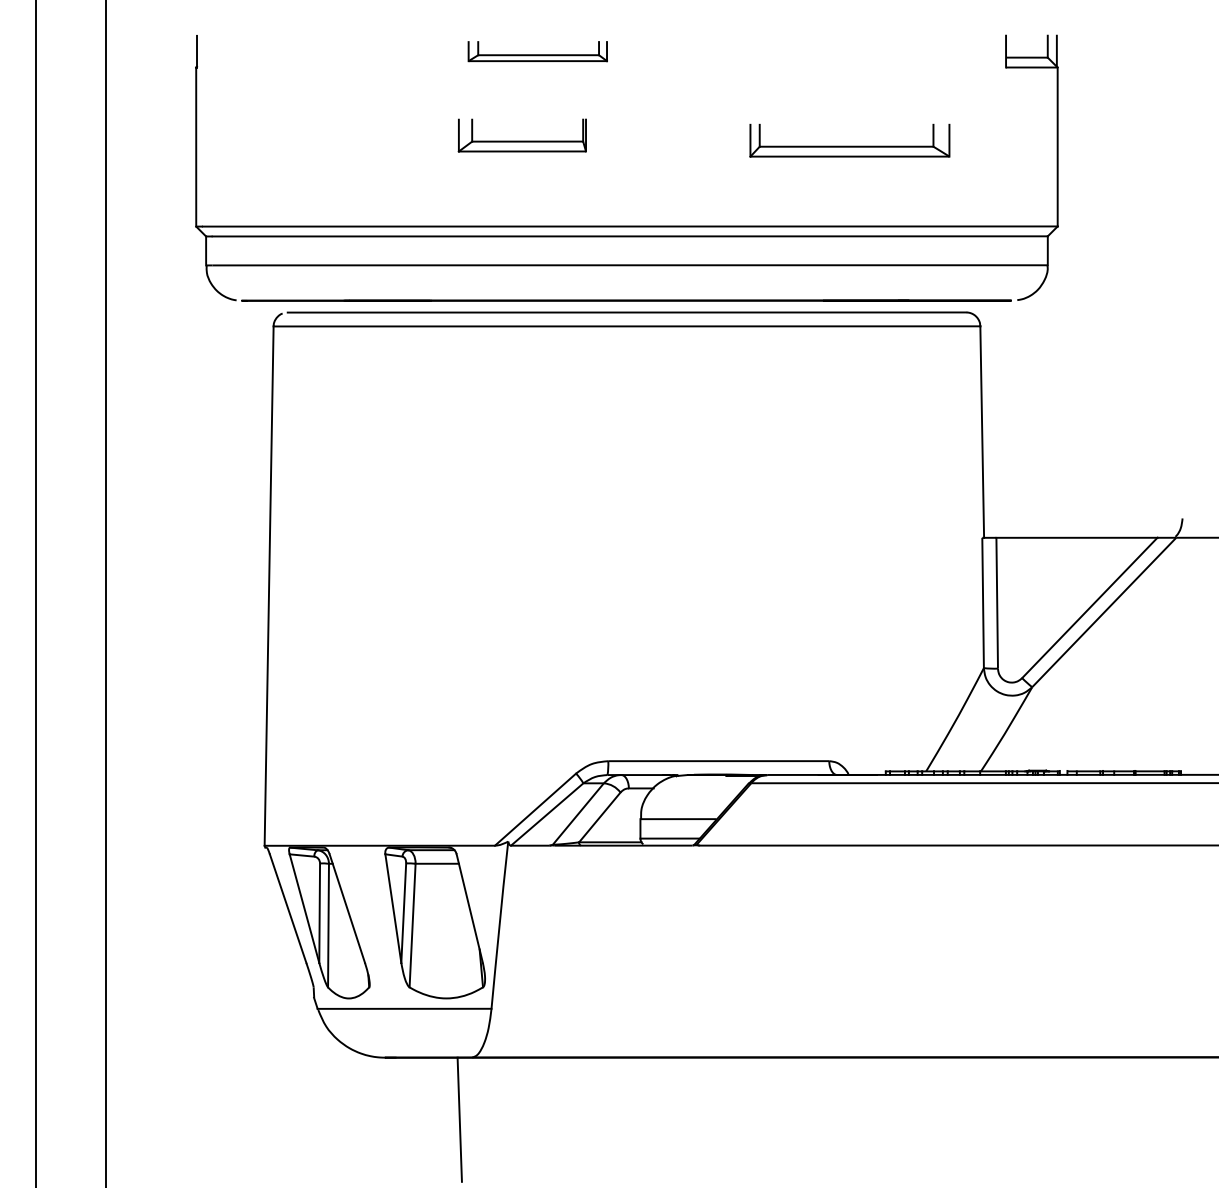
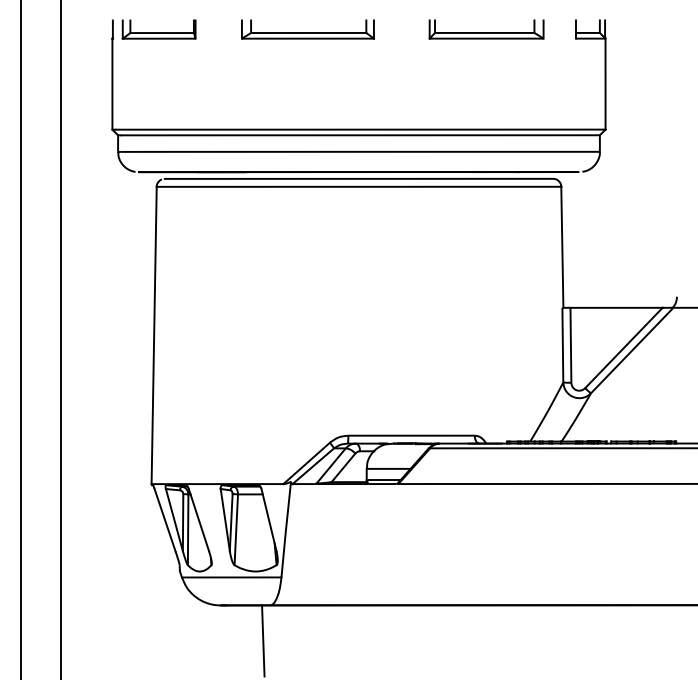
part: (536, 51) -> (307, 29), size x1.67
part: (521, 135) -> (158, 29), moved
part: (849, 140) -> (486, 29), moved

